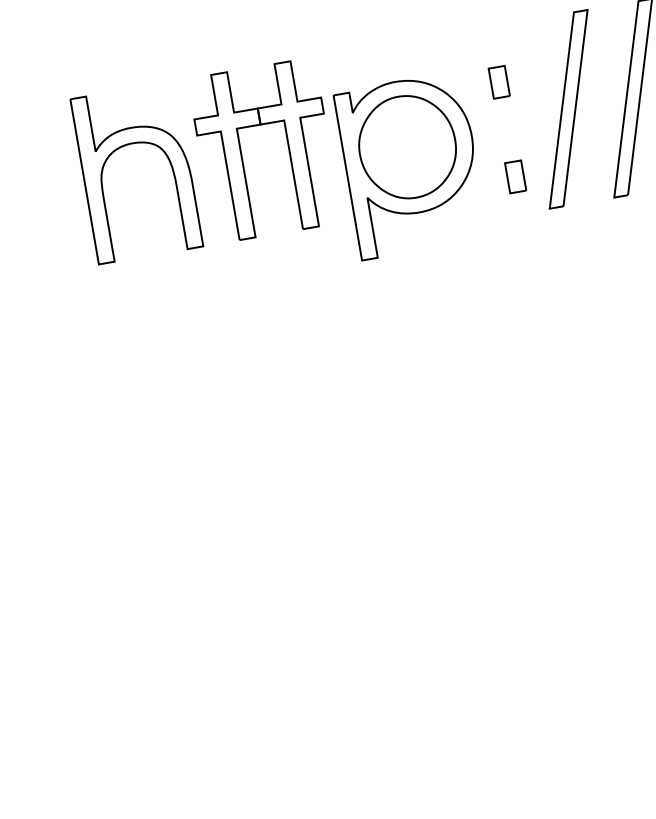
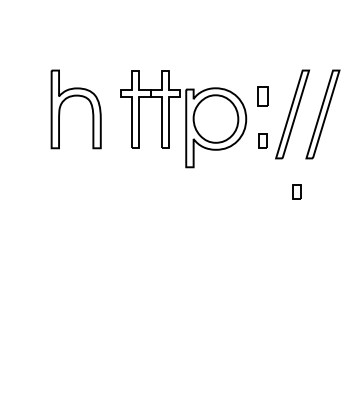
part: (498, 82) -> (262, 96), size x1.4
part: (122, 149) -> (71, 97), moved
part: (605, 271) -> (296, 191), added

